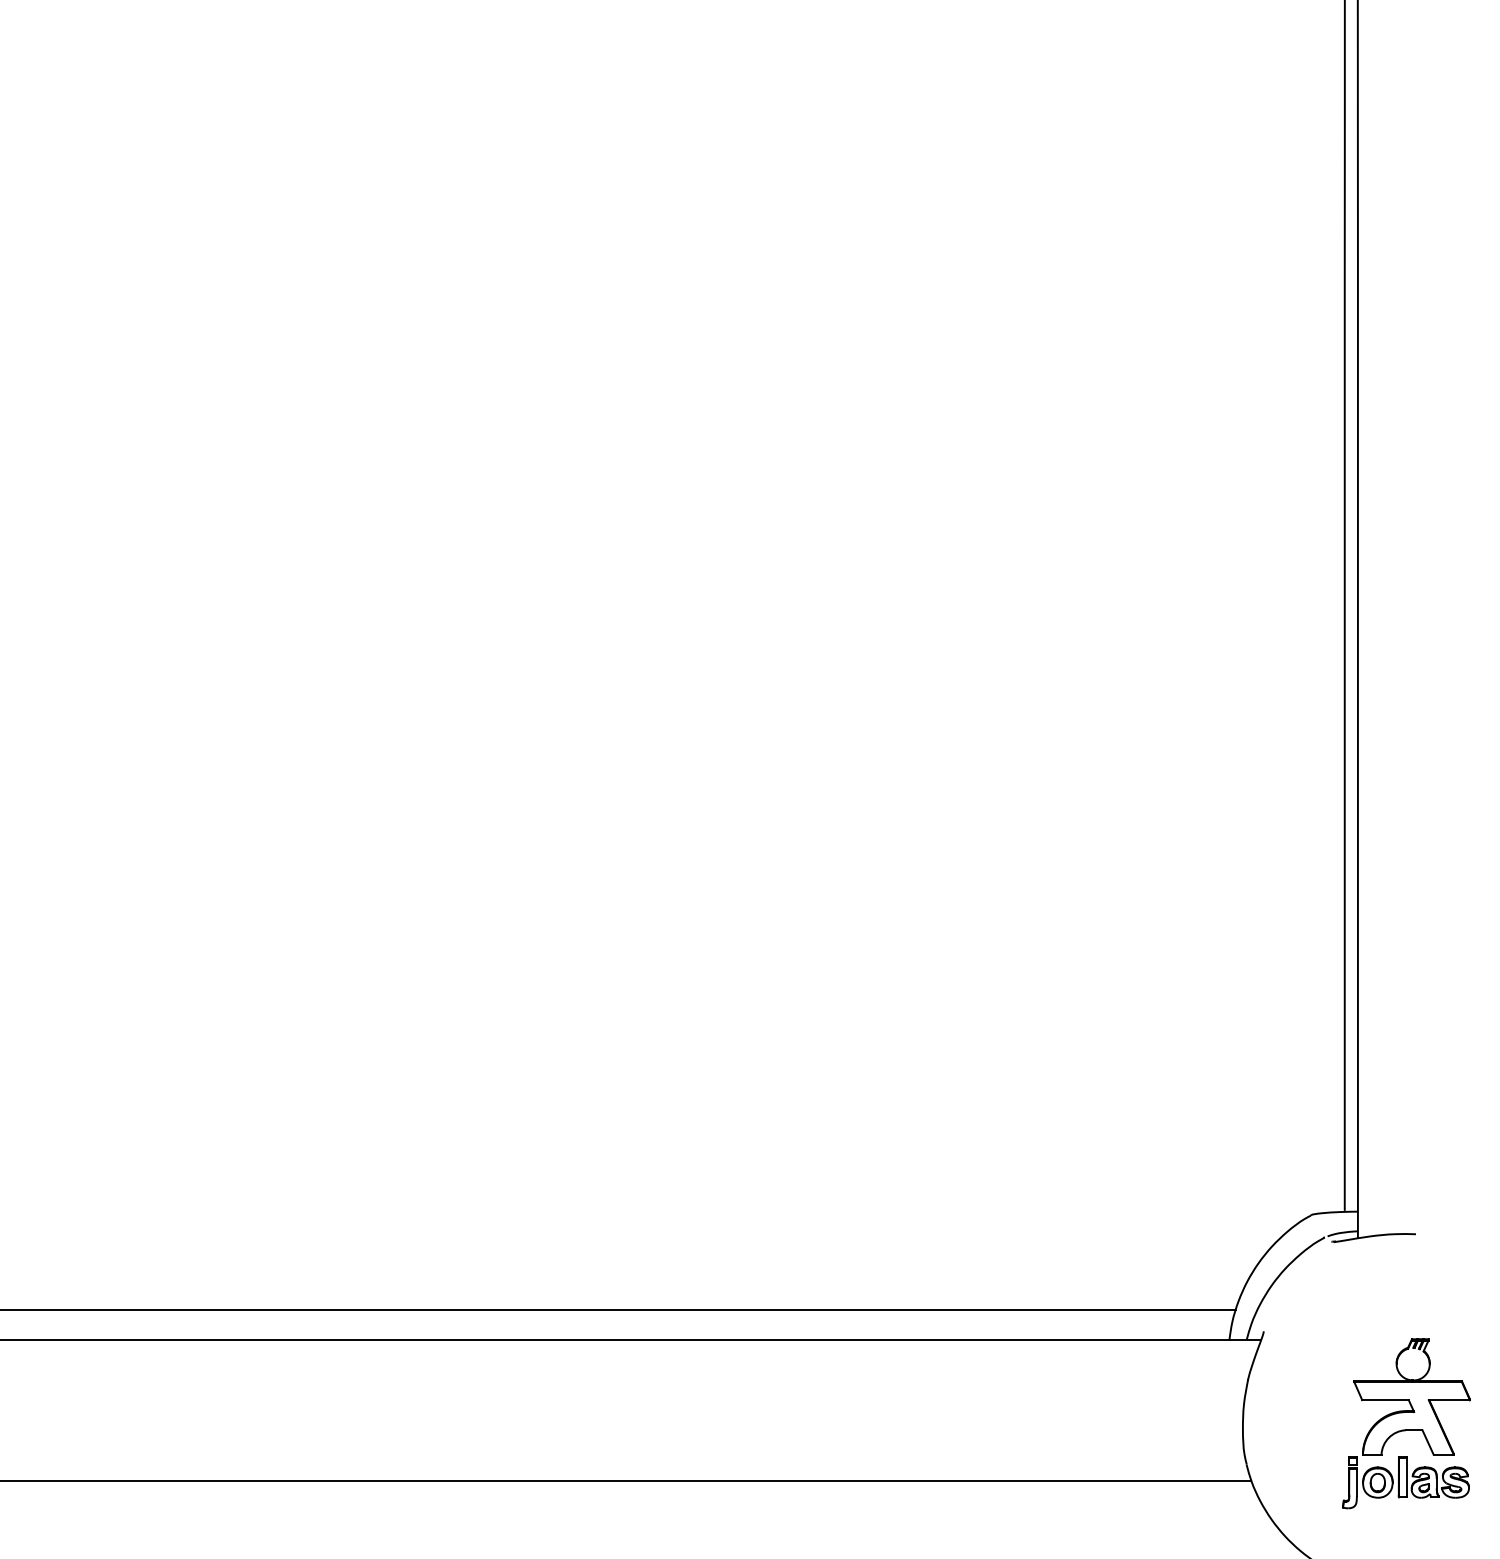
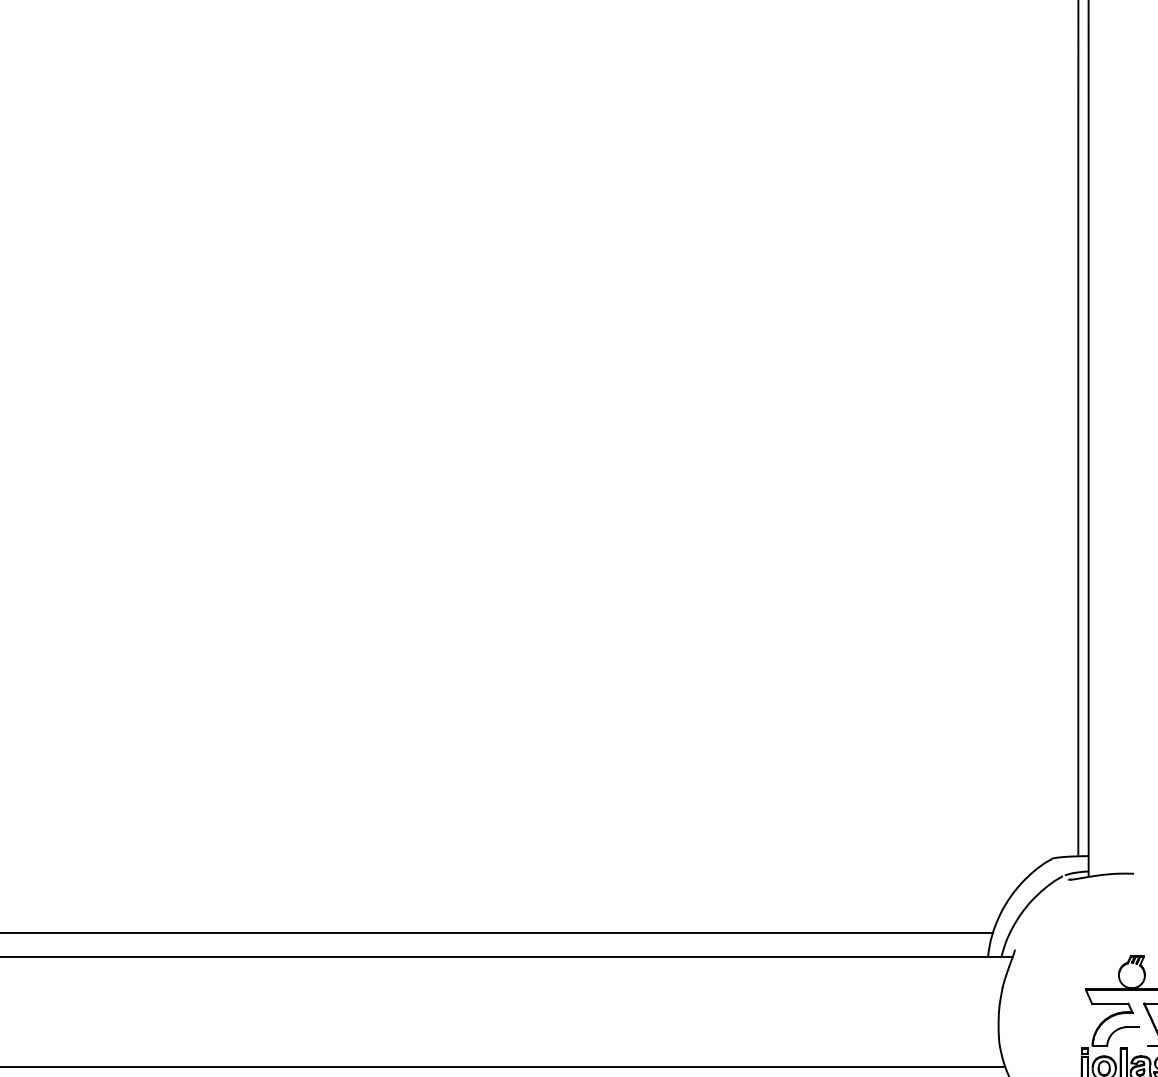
line: (1427, 1442) -> (1143, 1036), removed

